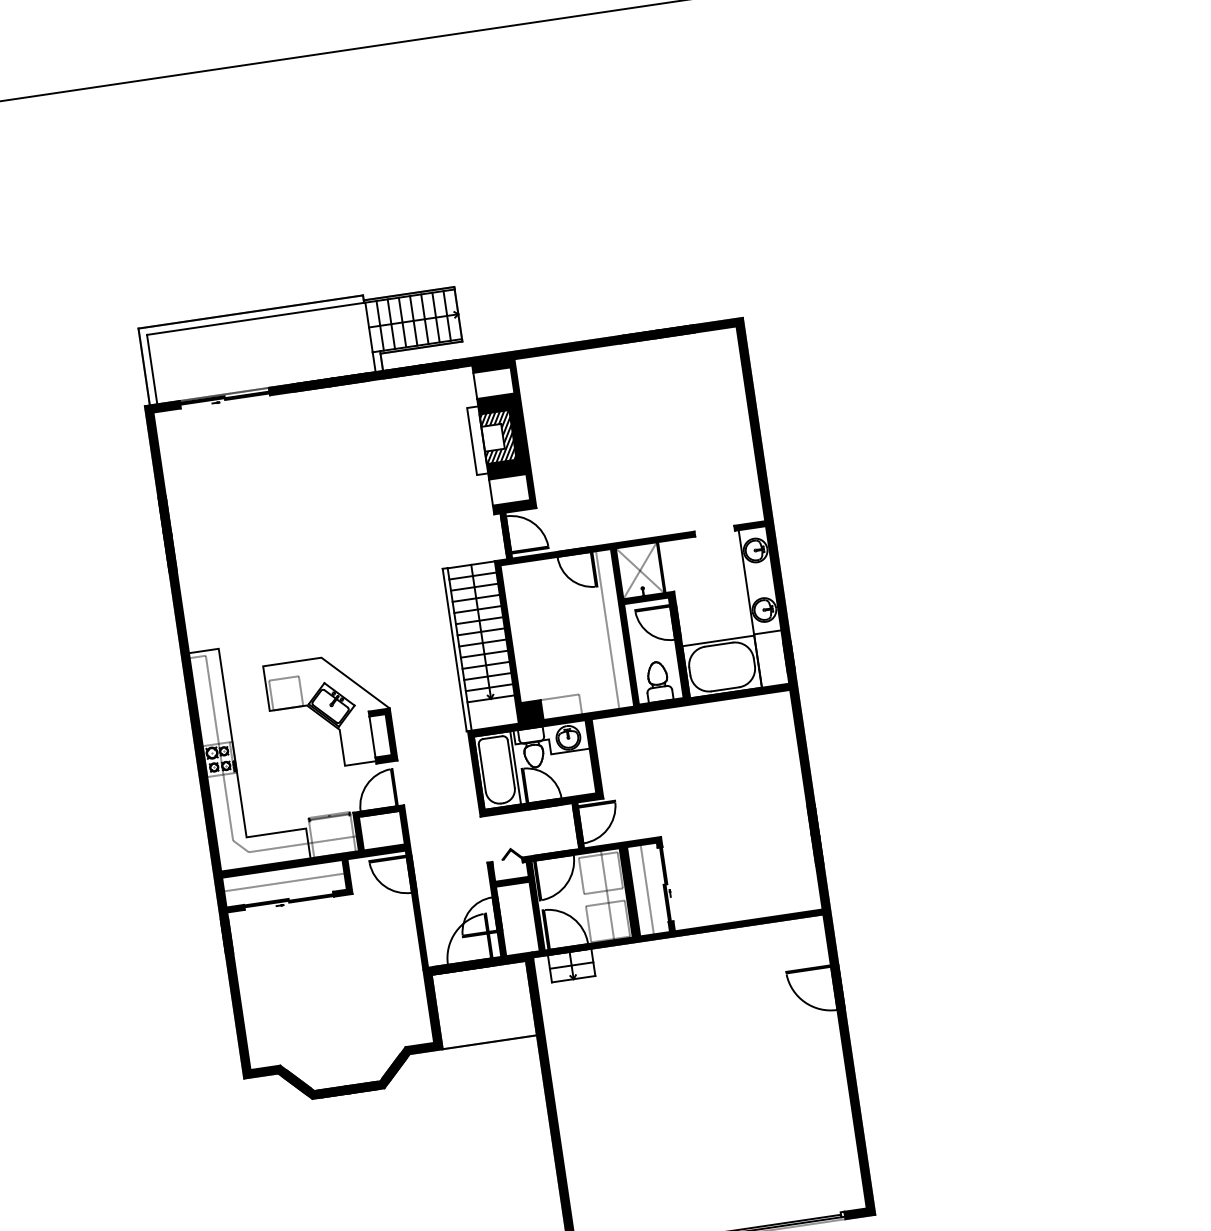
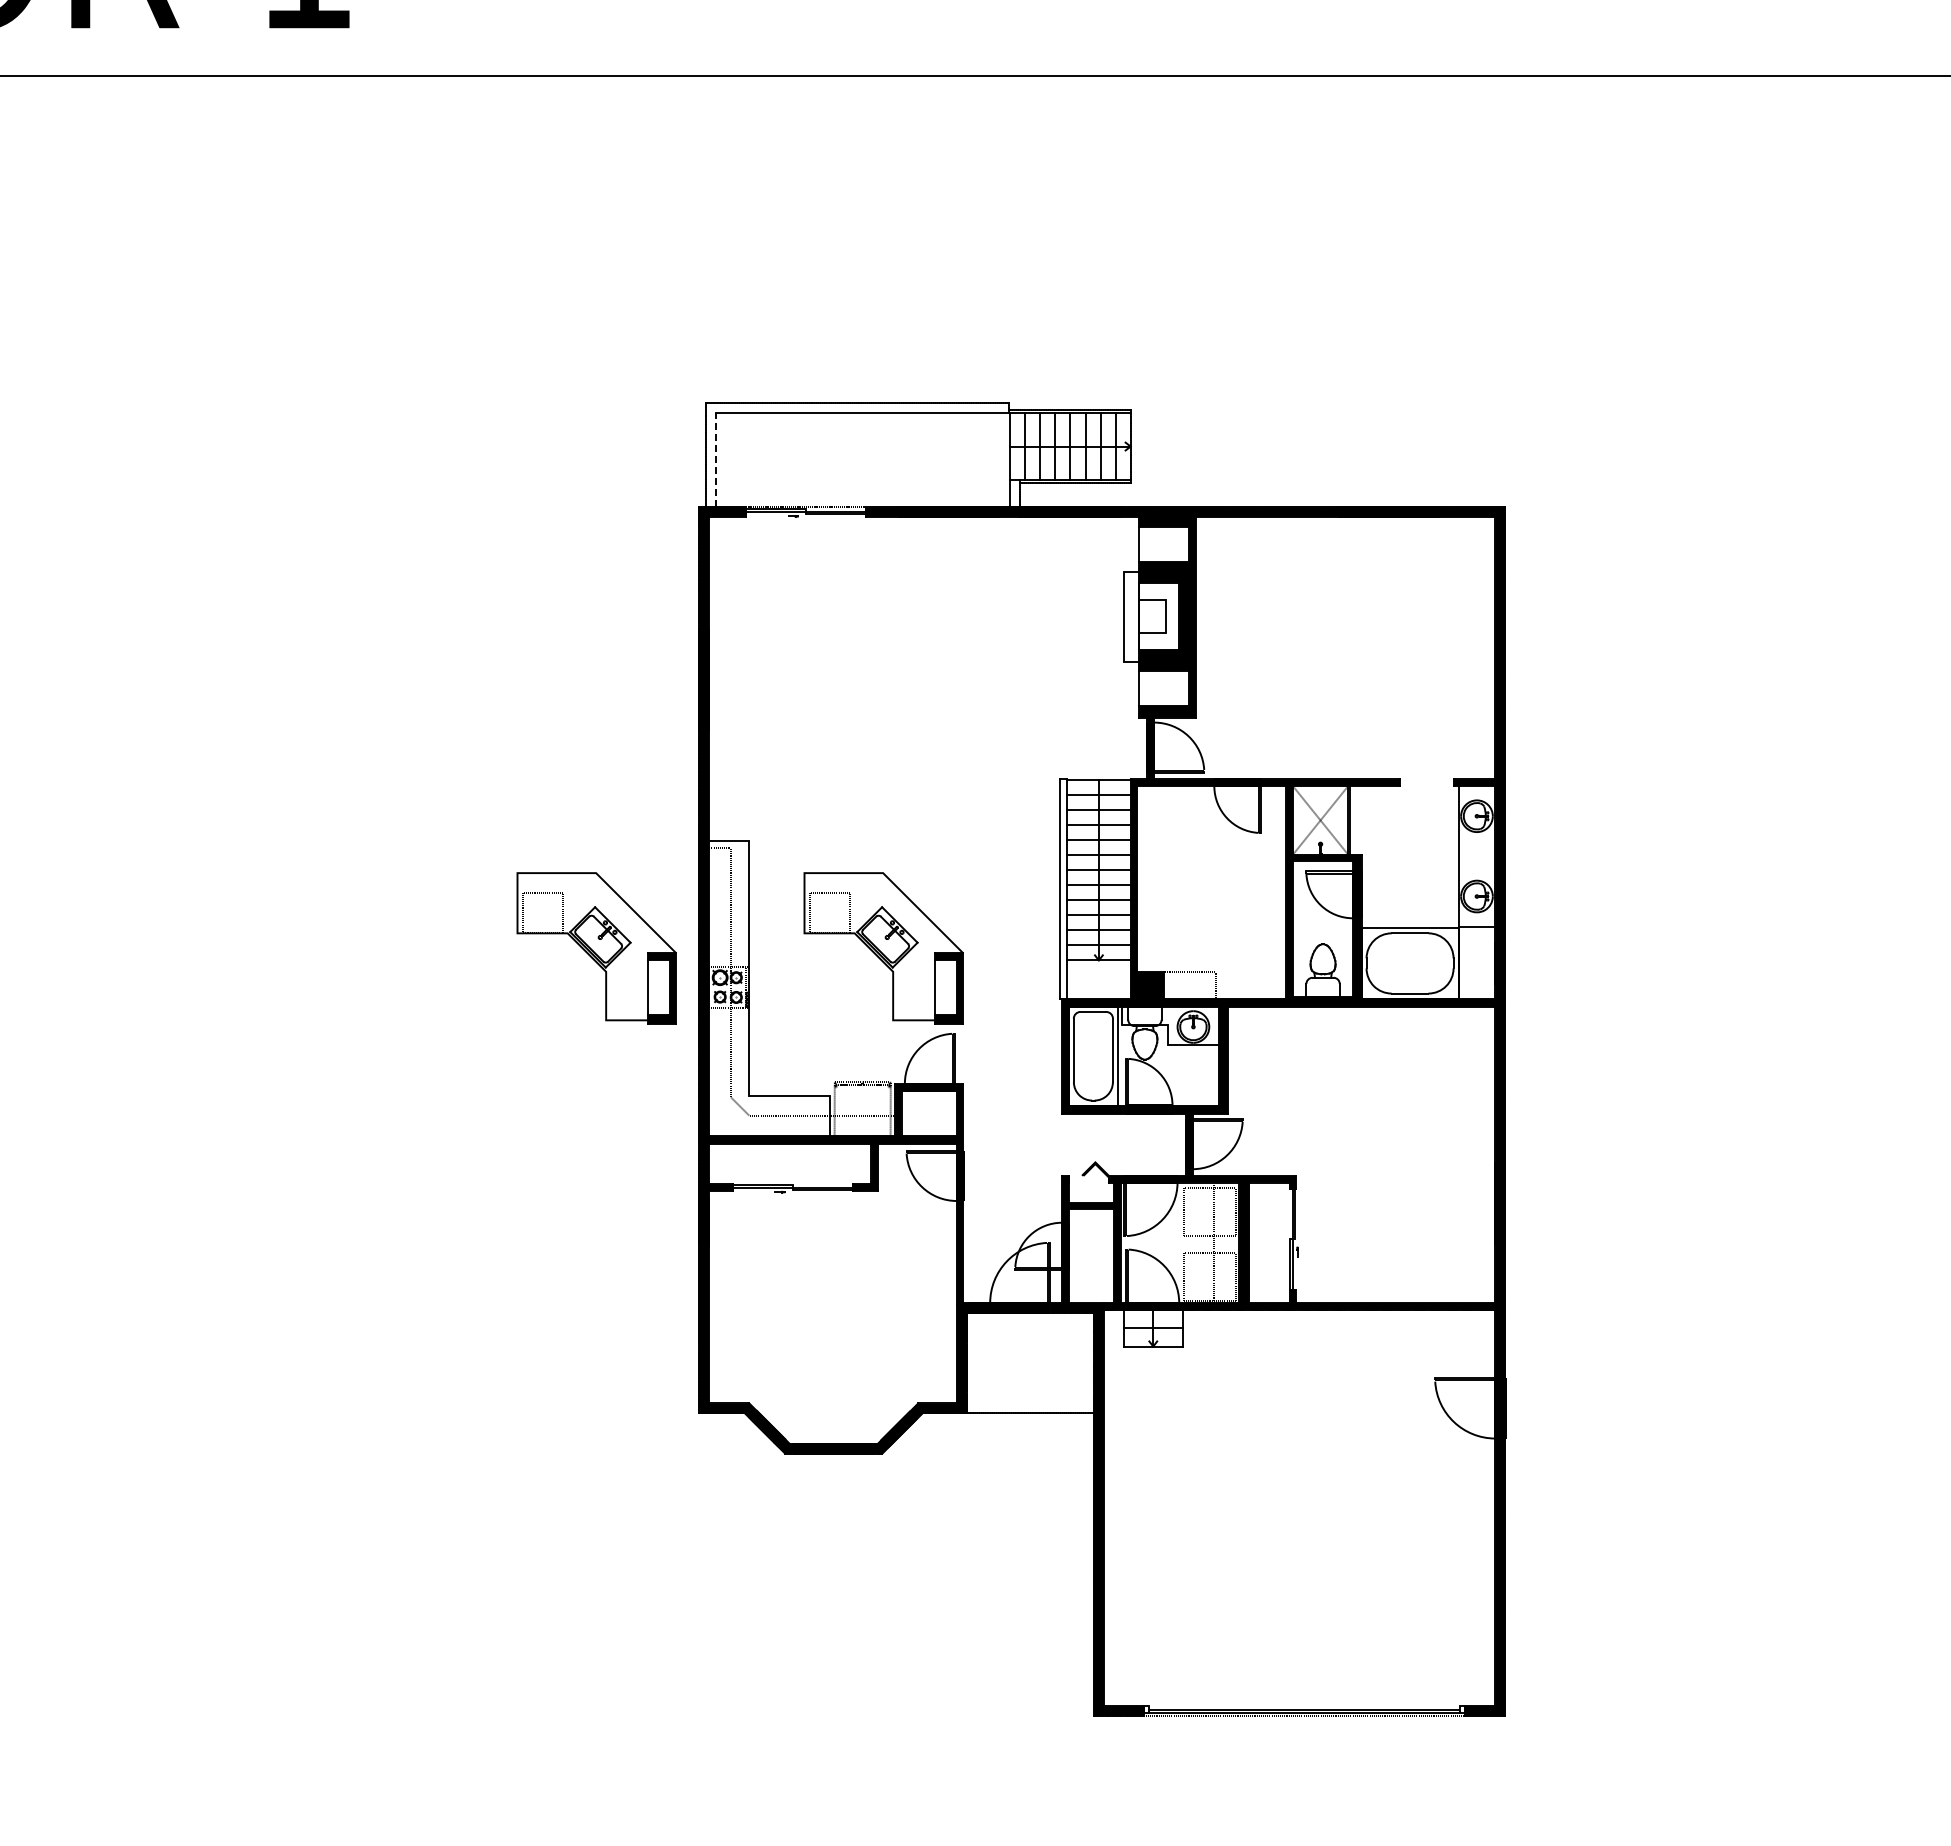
line: (151, 369) -> (715, 459), solid -> dashed
hatch: (498, 436) -> (1159, 615), removed
line: (607, 630) -> (1266, 892), removed
part: (117, 745) -> (596, 948), added
line: (284, 882) -> (790, 1162), removed
line: (646, 889) -> (1267, 1242), removed

